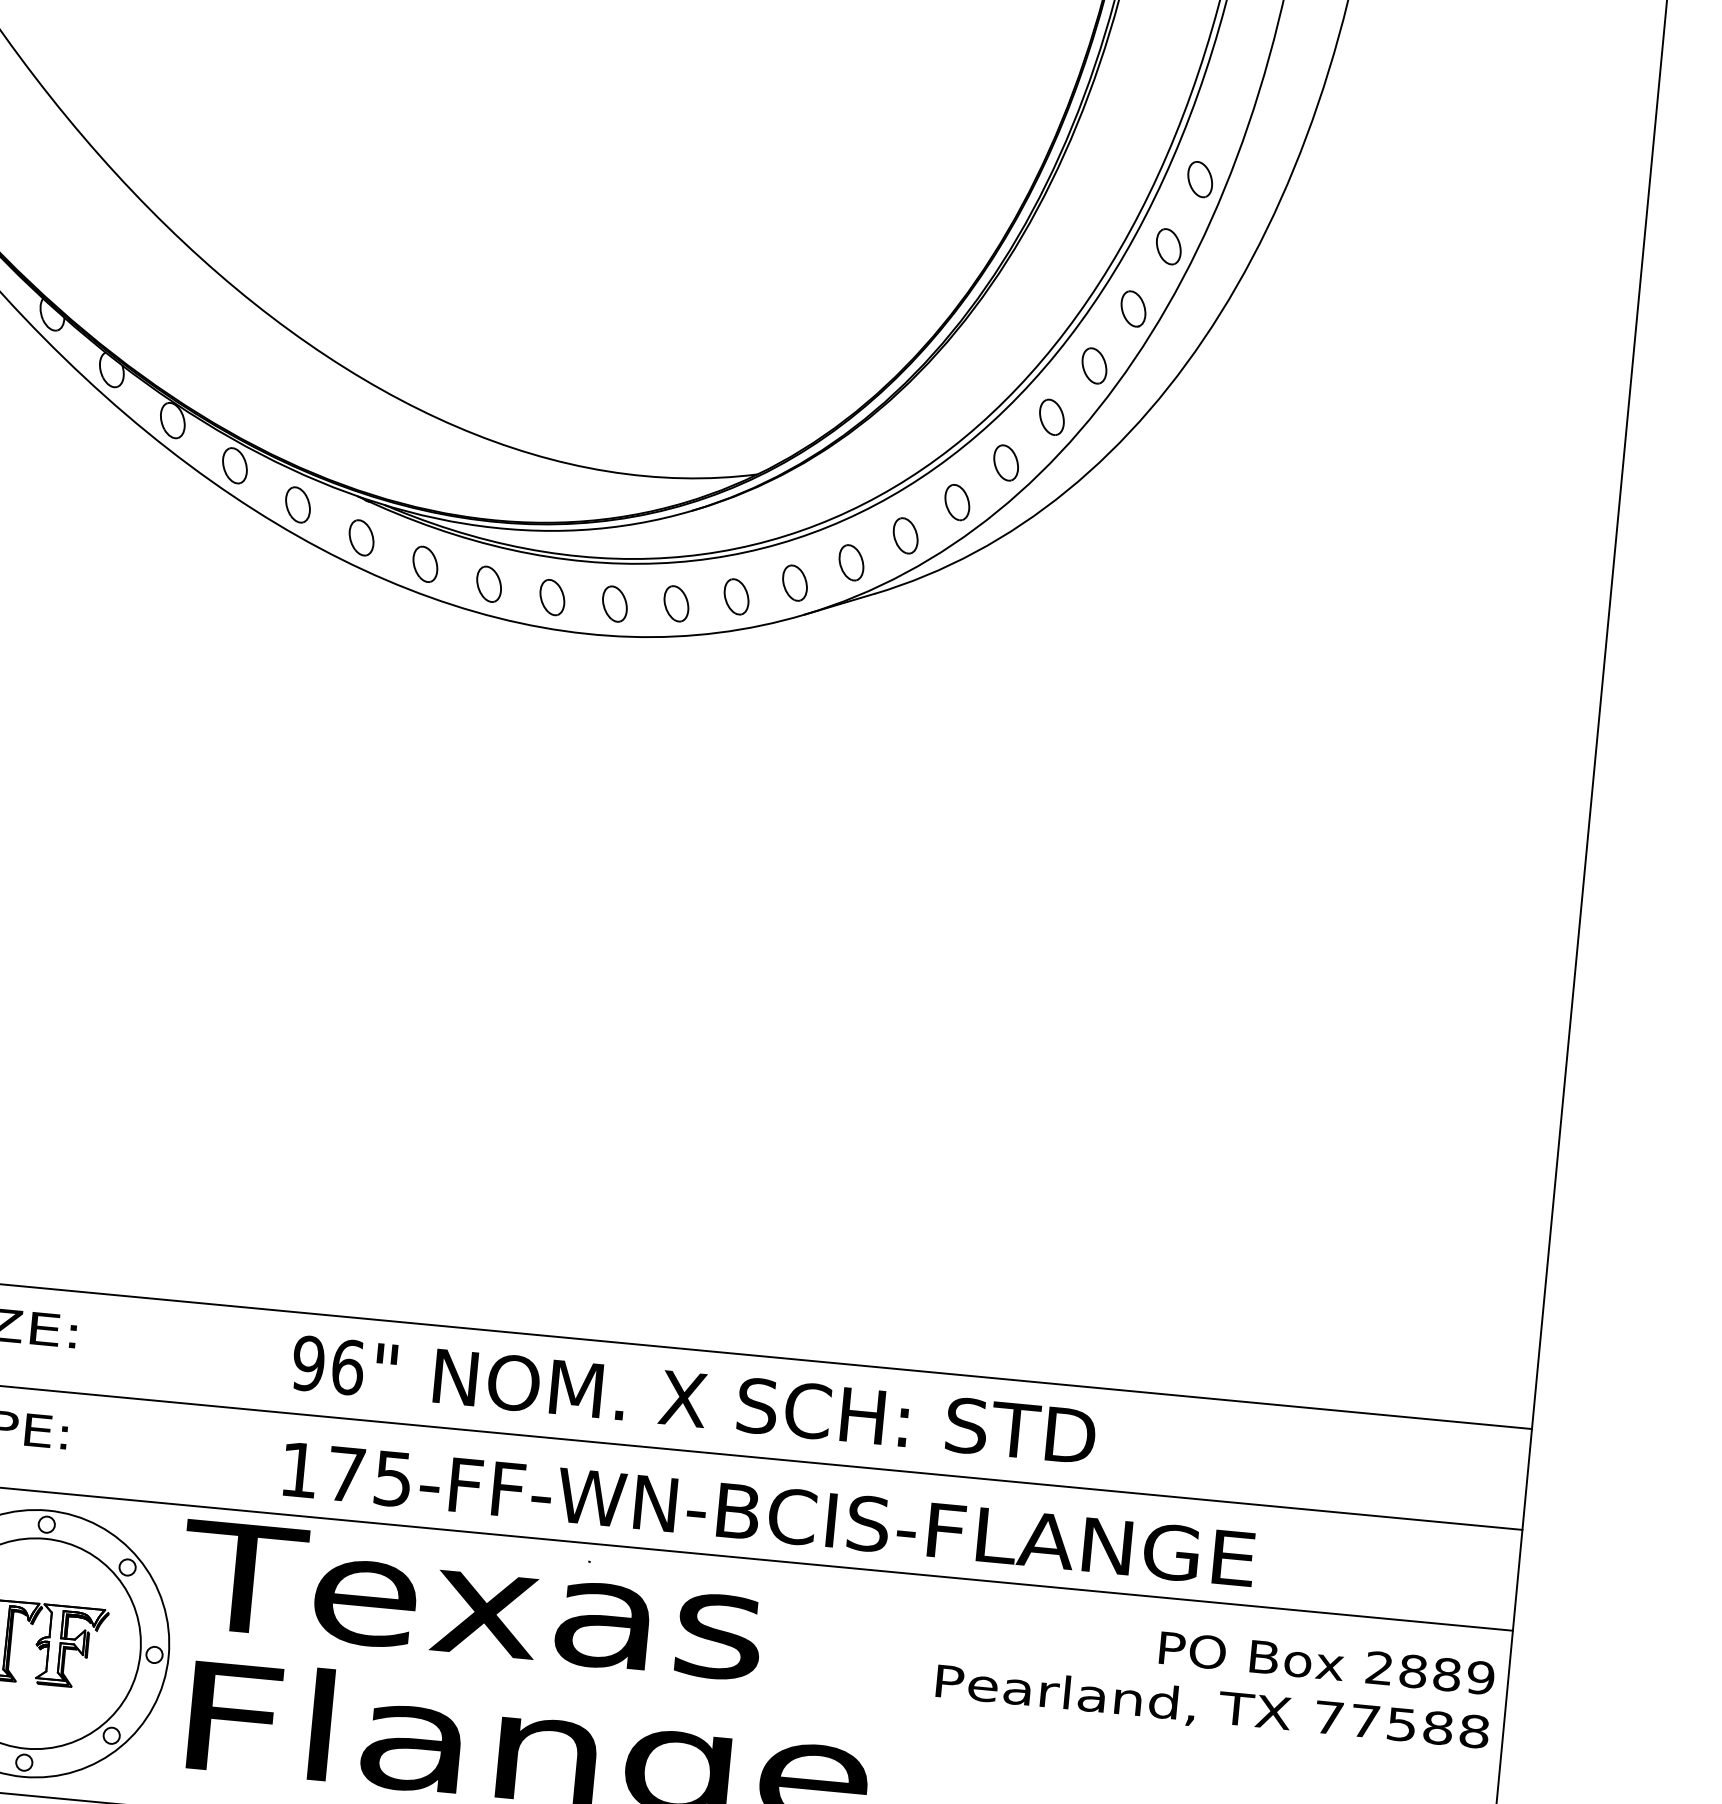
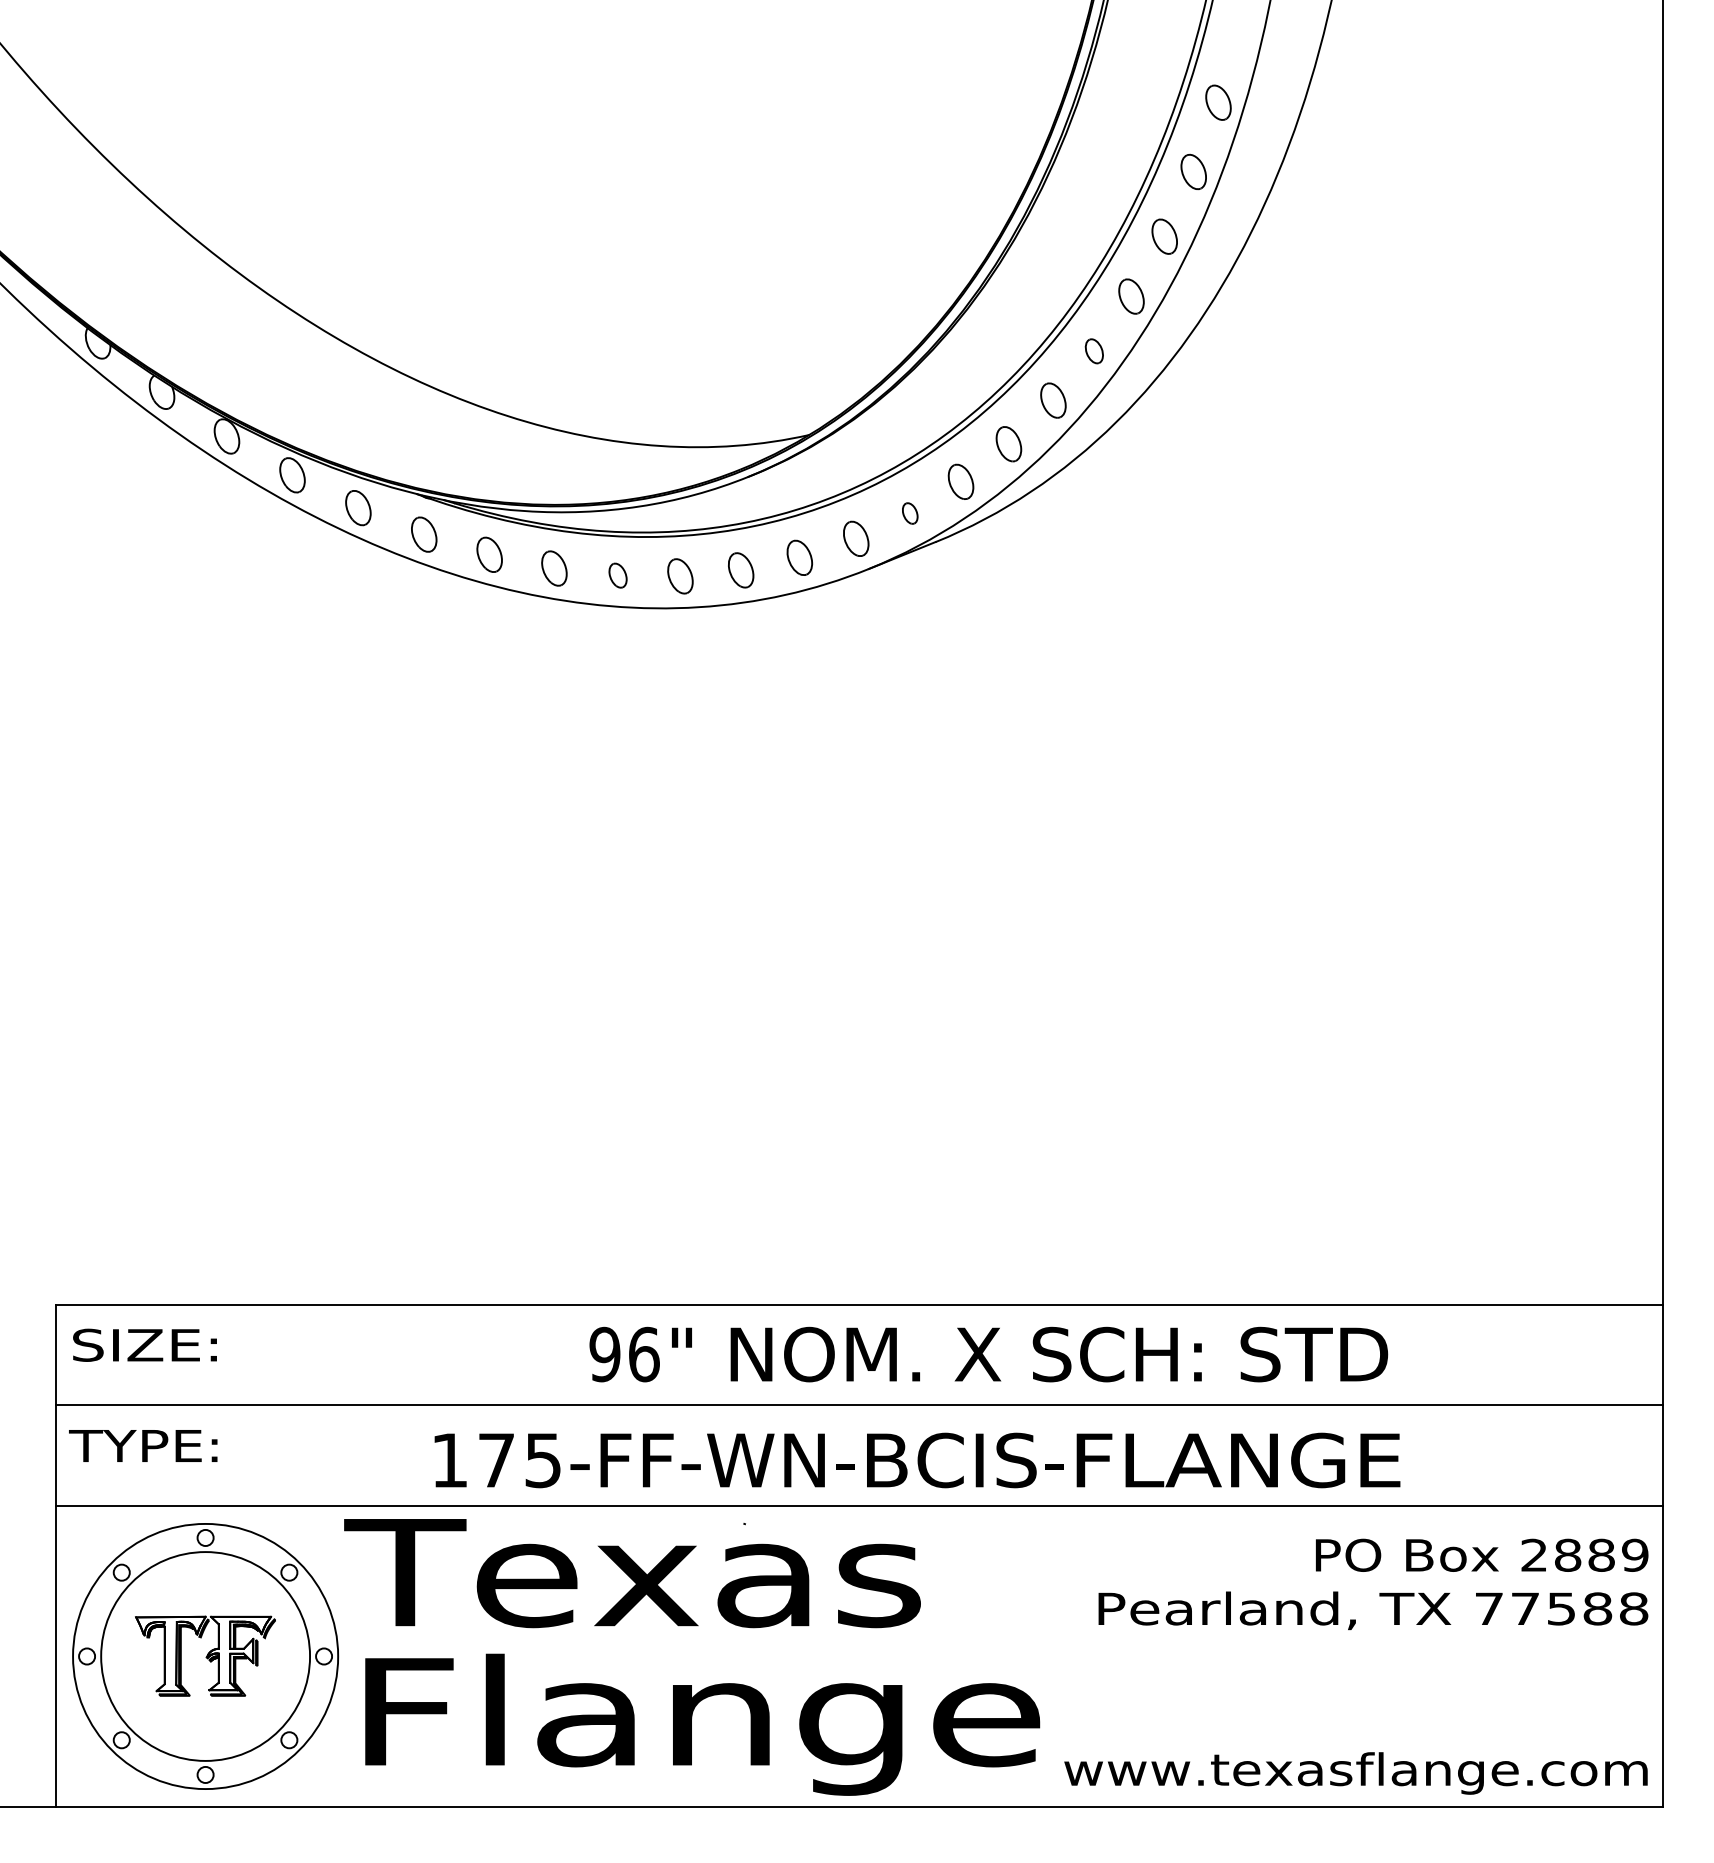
part: (1052, 417) -> (1094, 351), size x0.7
part: (851, 562) -> (910, 513), size x0.6
part: (551, 597) -> (617, 575), size x0.7
text: (693, 1399) -> (988, 1354), moved

